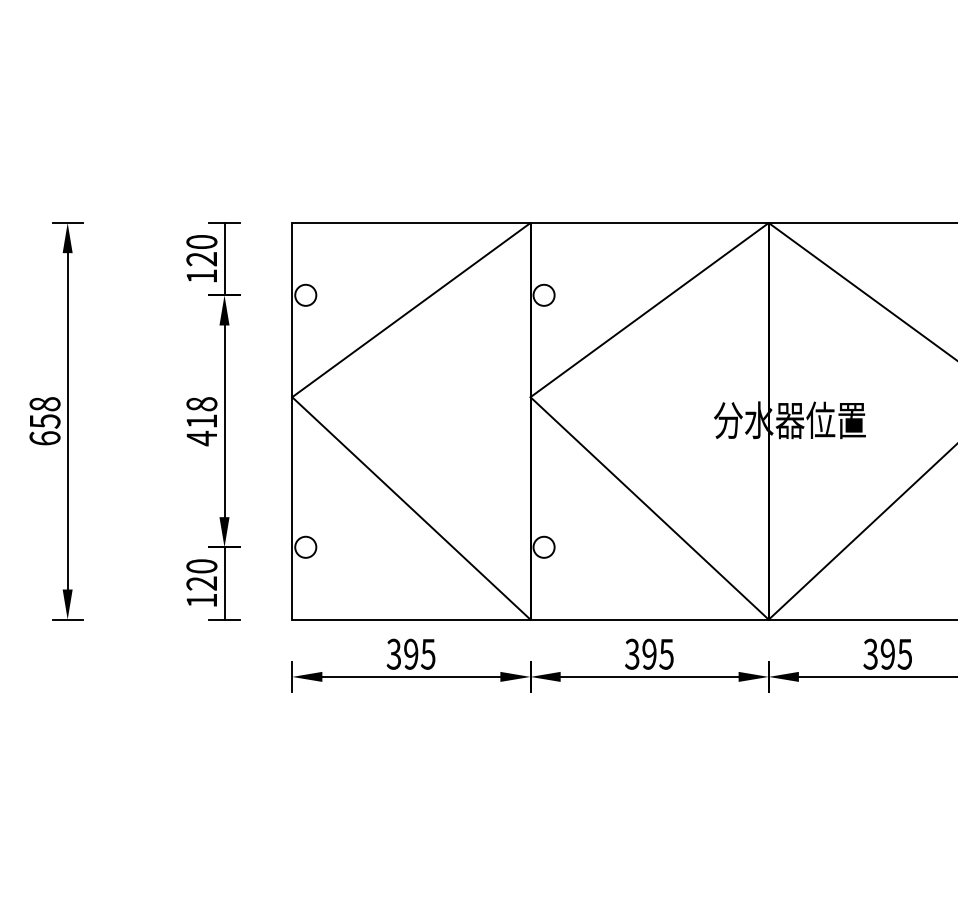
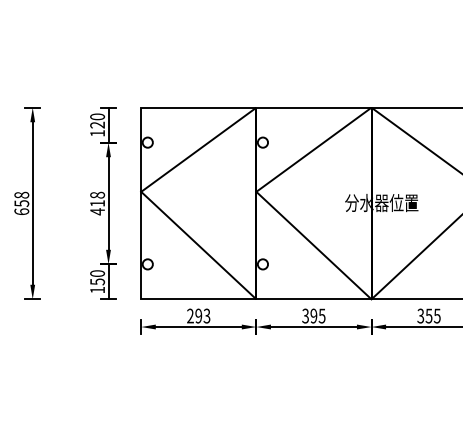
text: (201, 582) -> (97, 281), 120 -> 150
text: (410, 653) -> (198, 315), 395 -> 293
text: (886, 653) -> (428, 315), 395 -> 355

